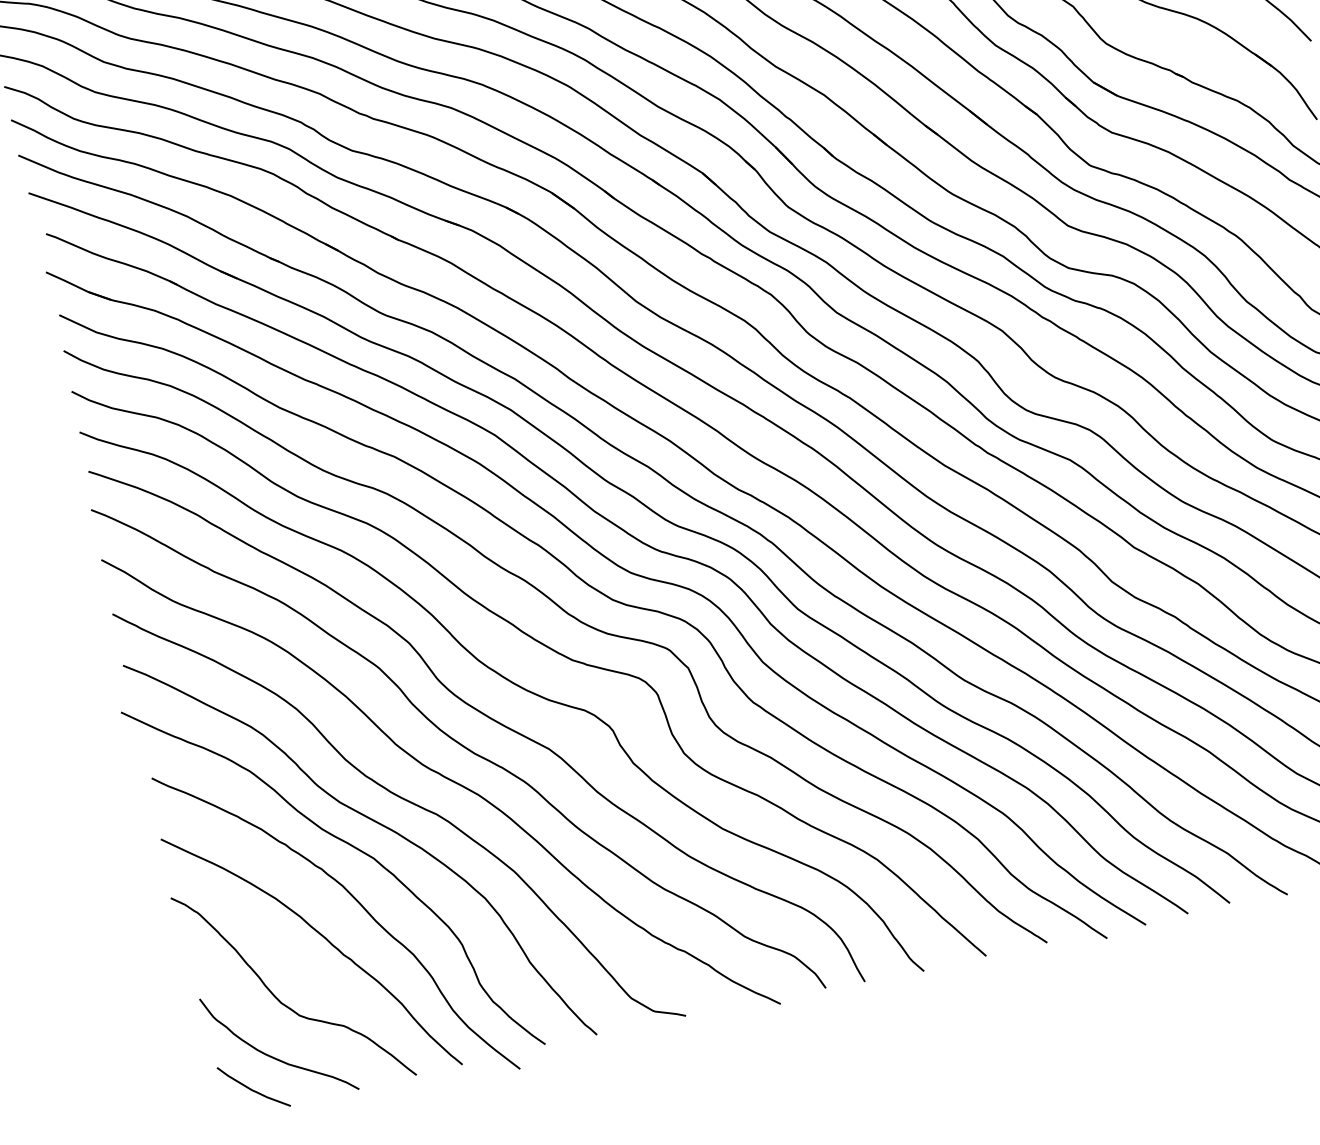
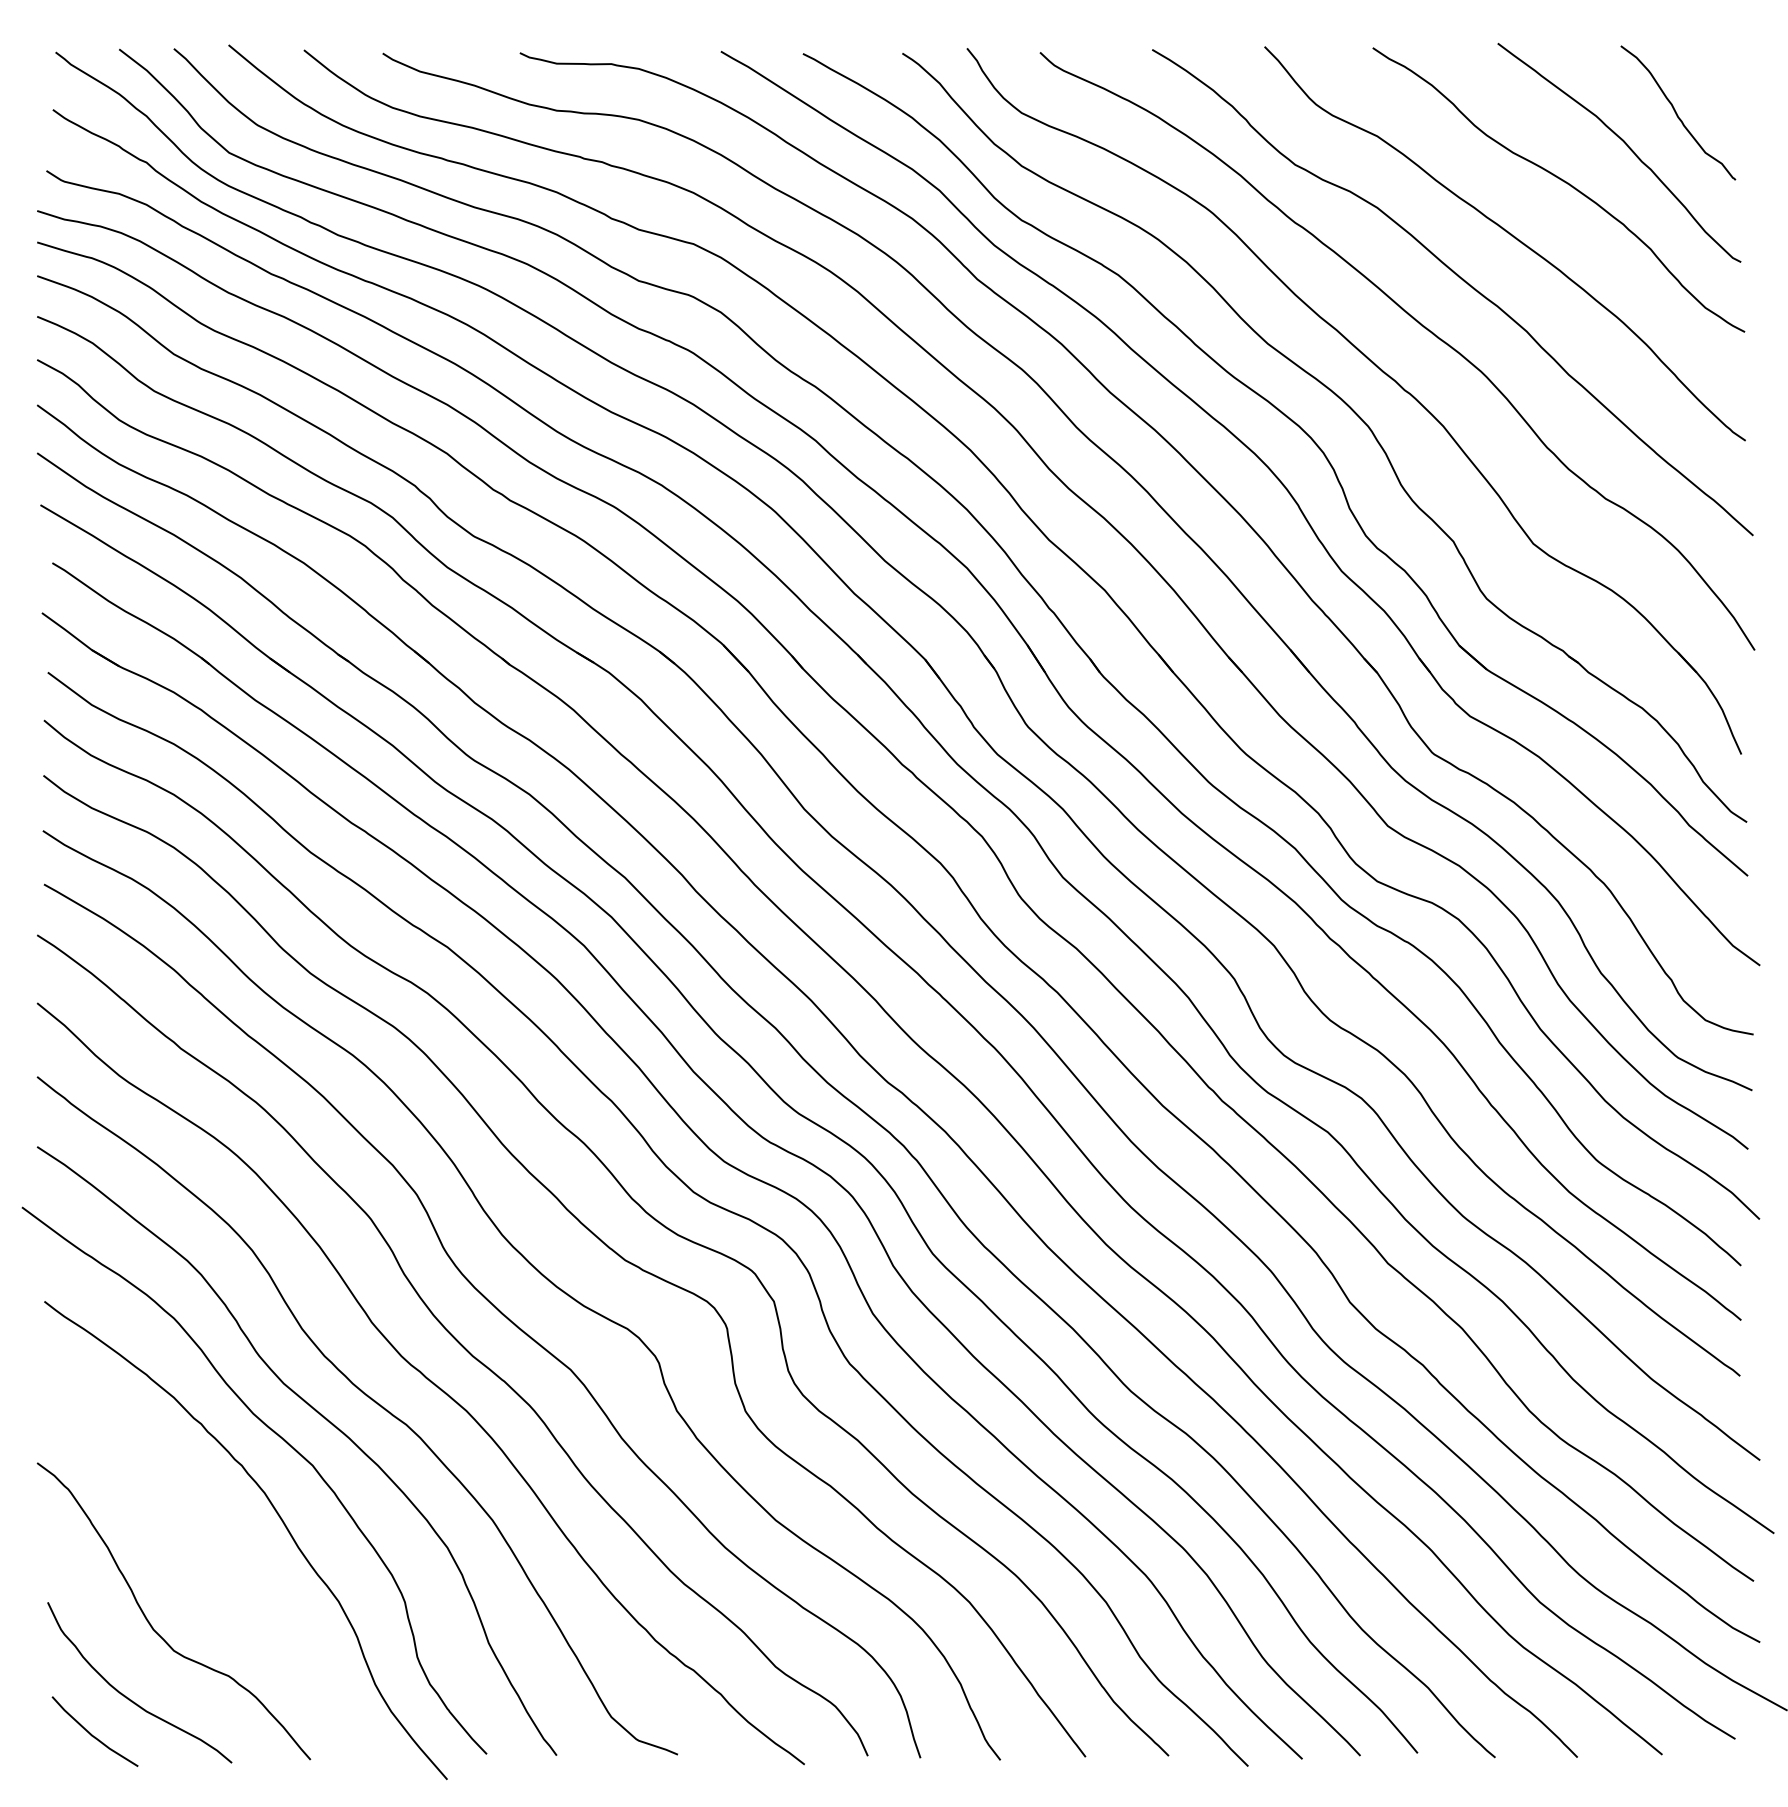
curve: (324, 938) -> (226, 1556), removed

